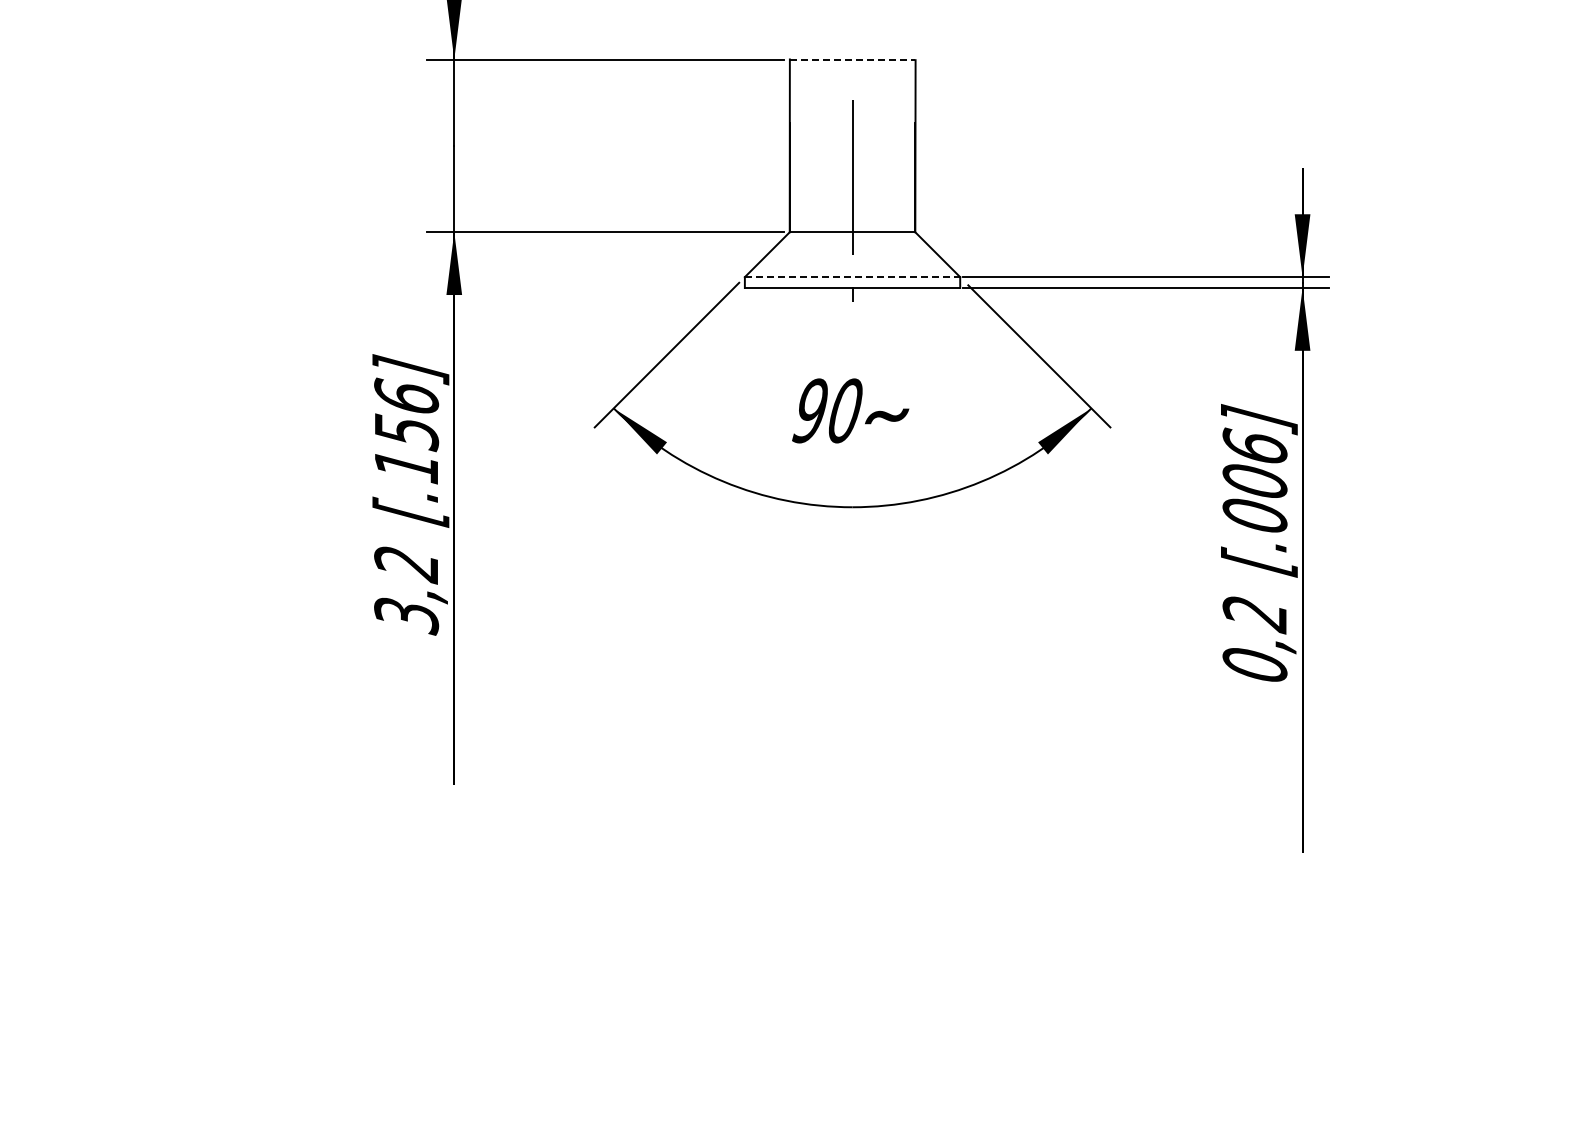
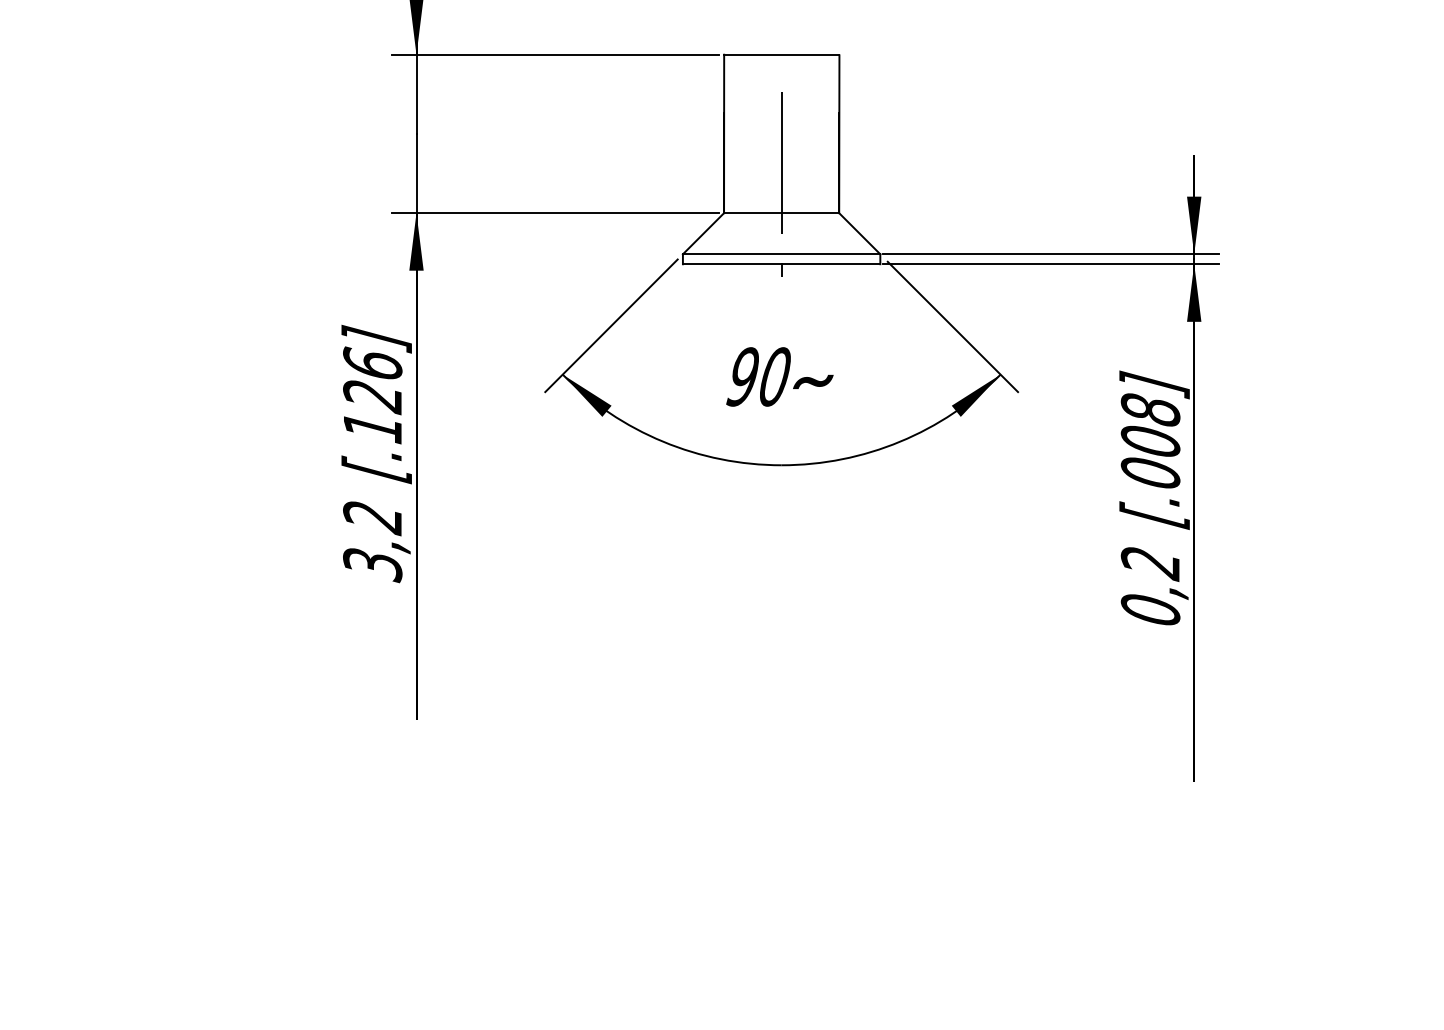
line: (852, 59) -> (781, 54), dashed -> solid
line: (852, 277) -> (781, 254), dashed -> solid
text: (406, 432) -> (372, 396), [.156] -> [.126]
text: (1254, 446) -> (1150, 409), [.006] -> [.008]

